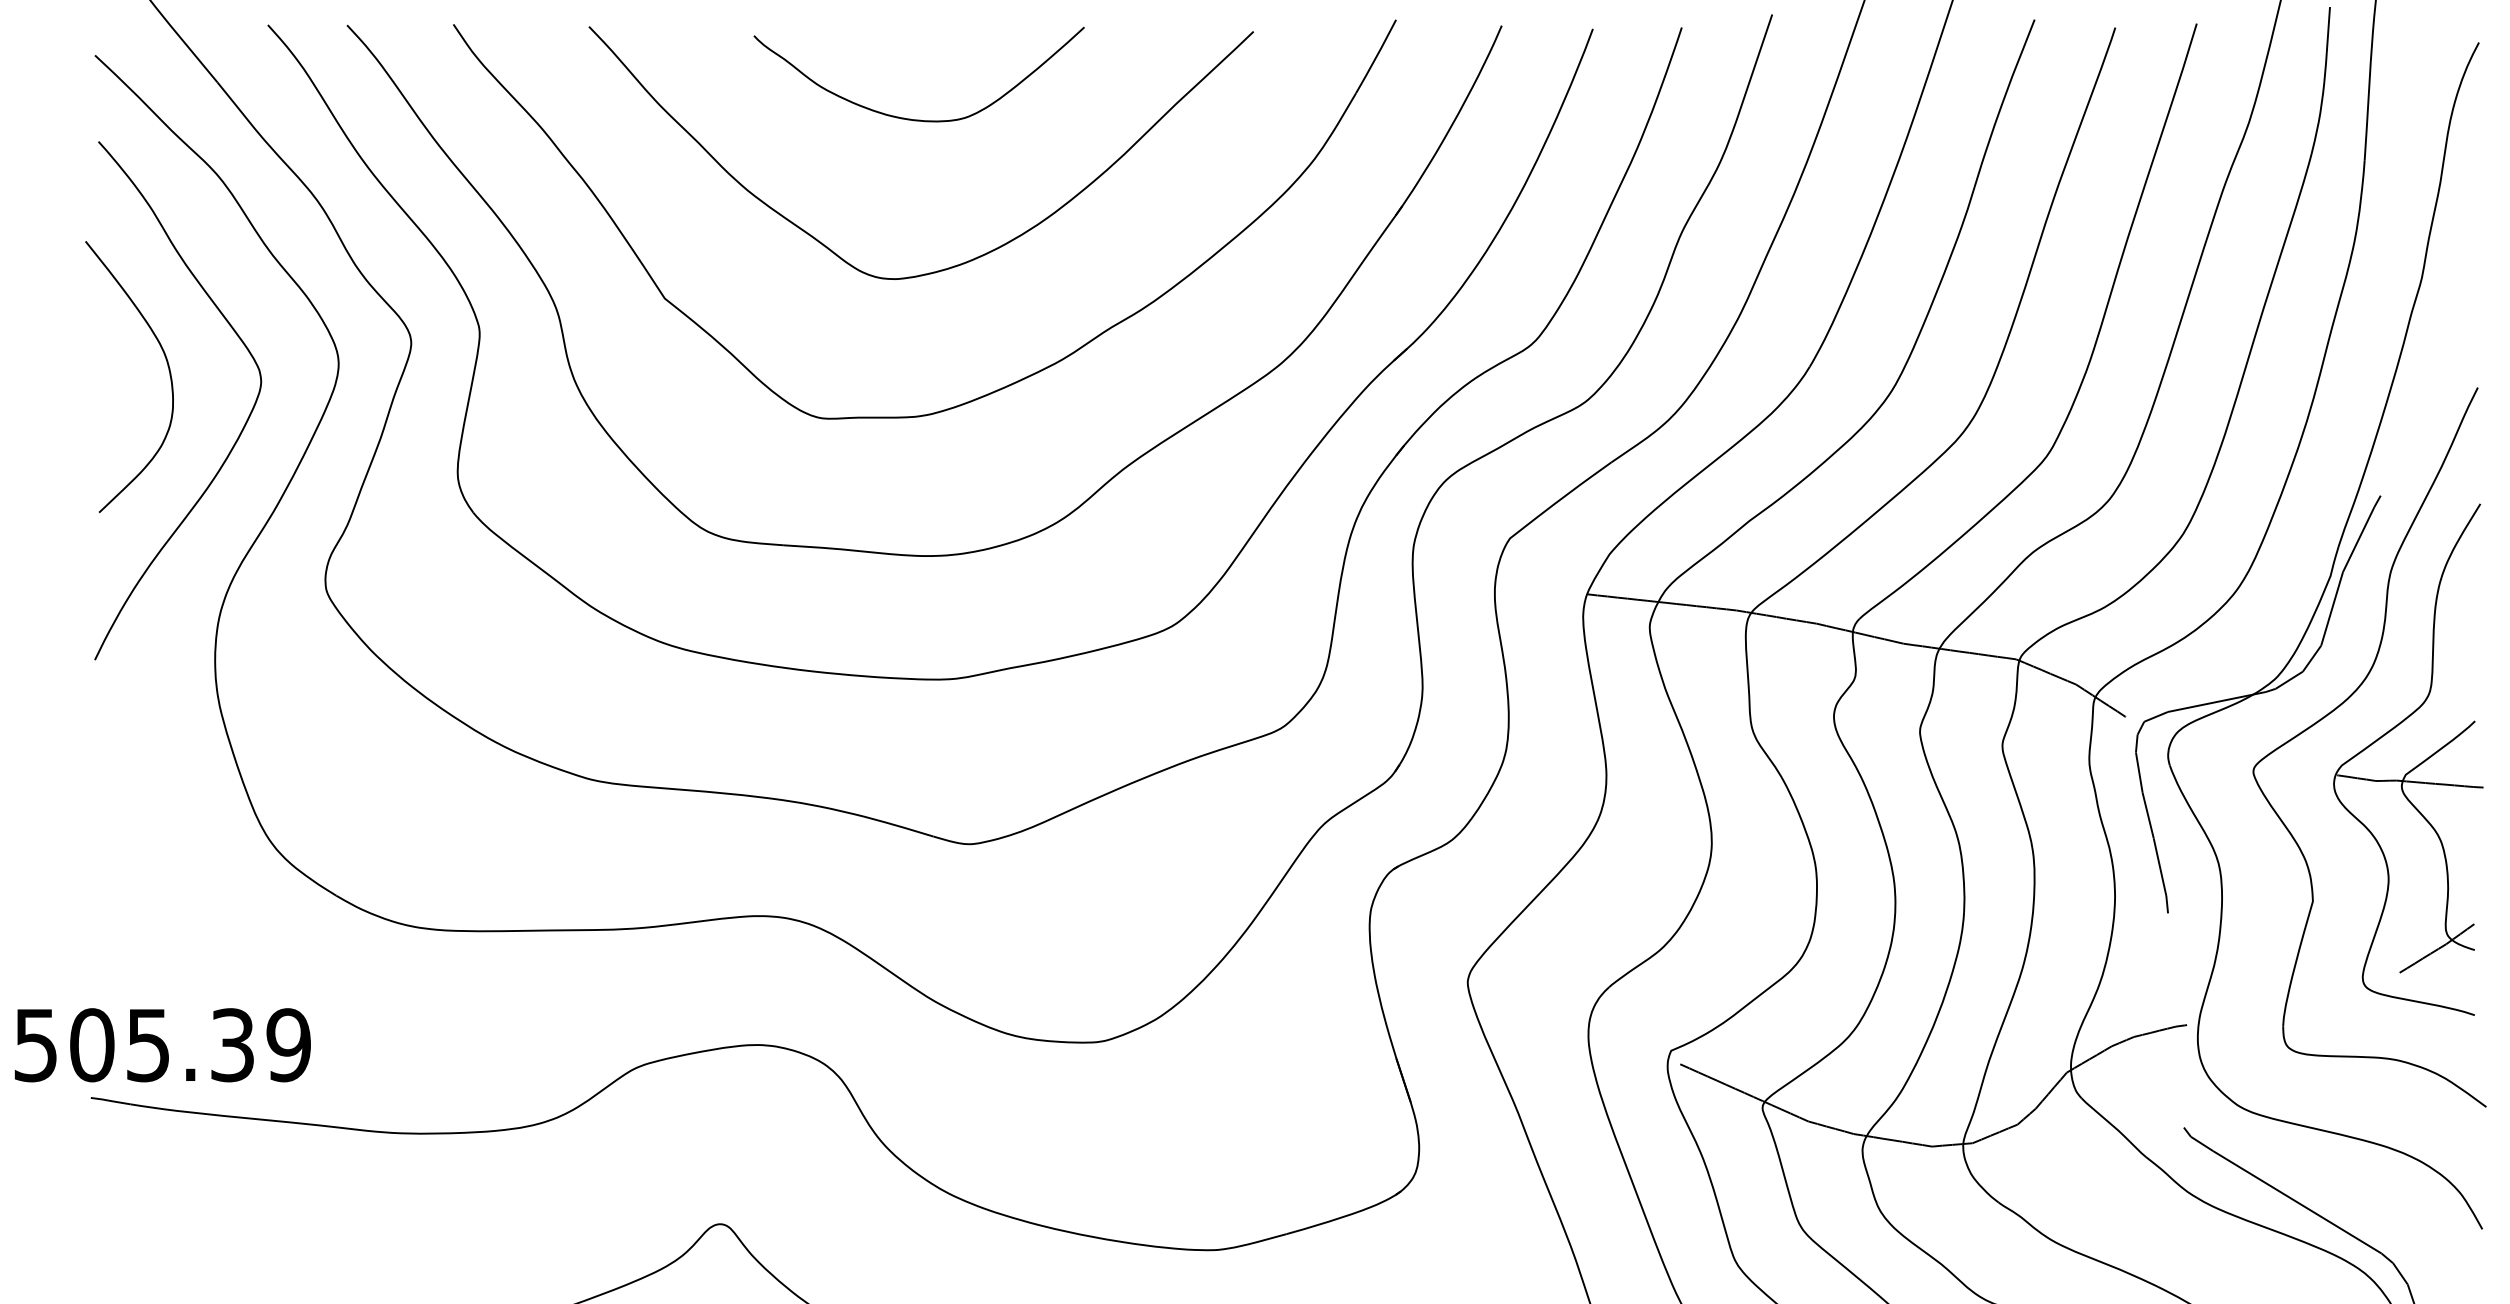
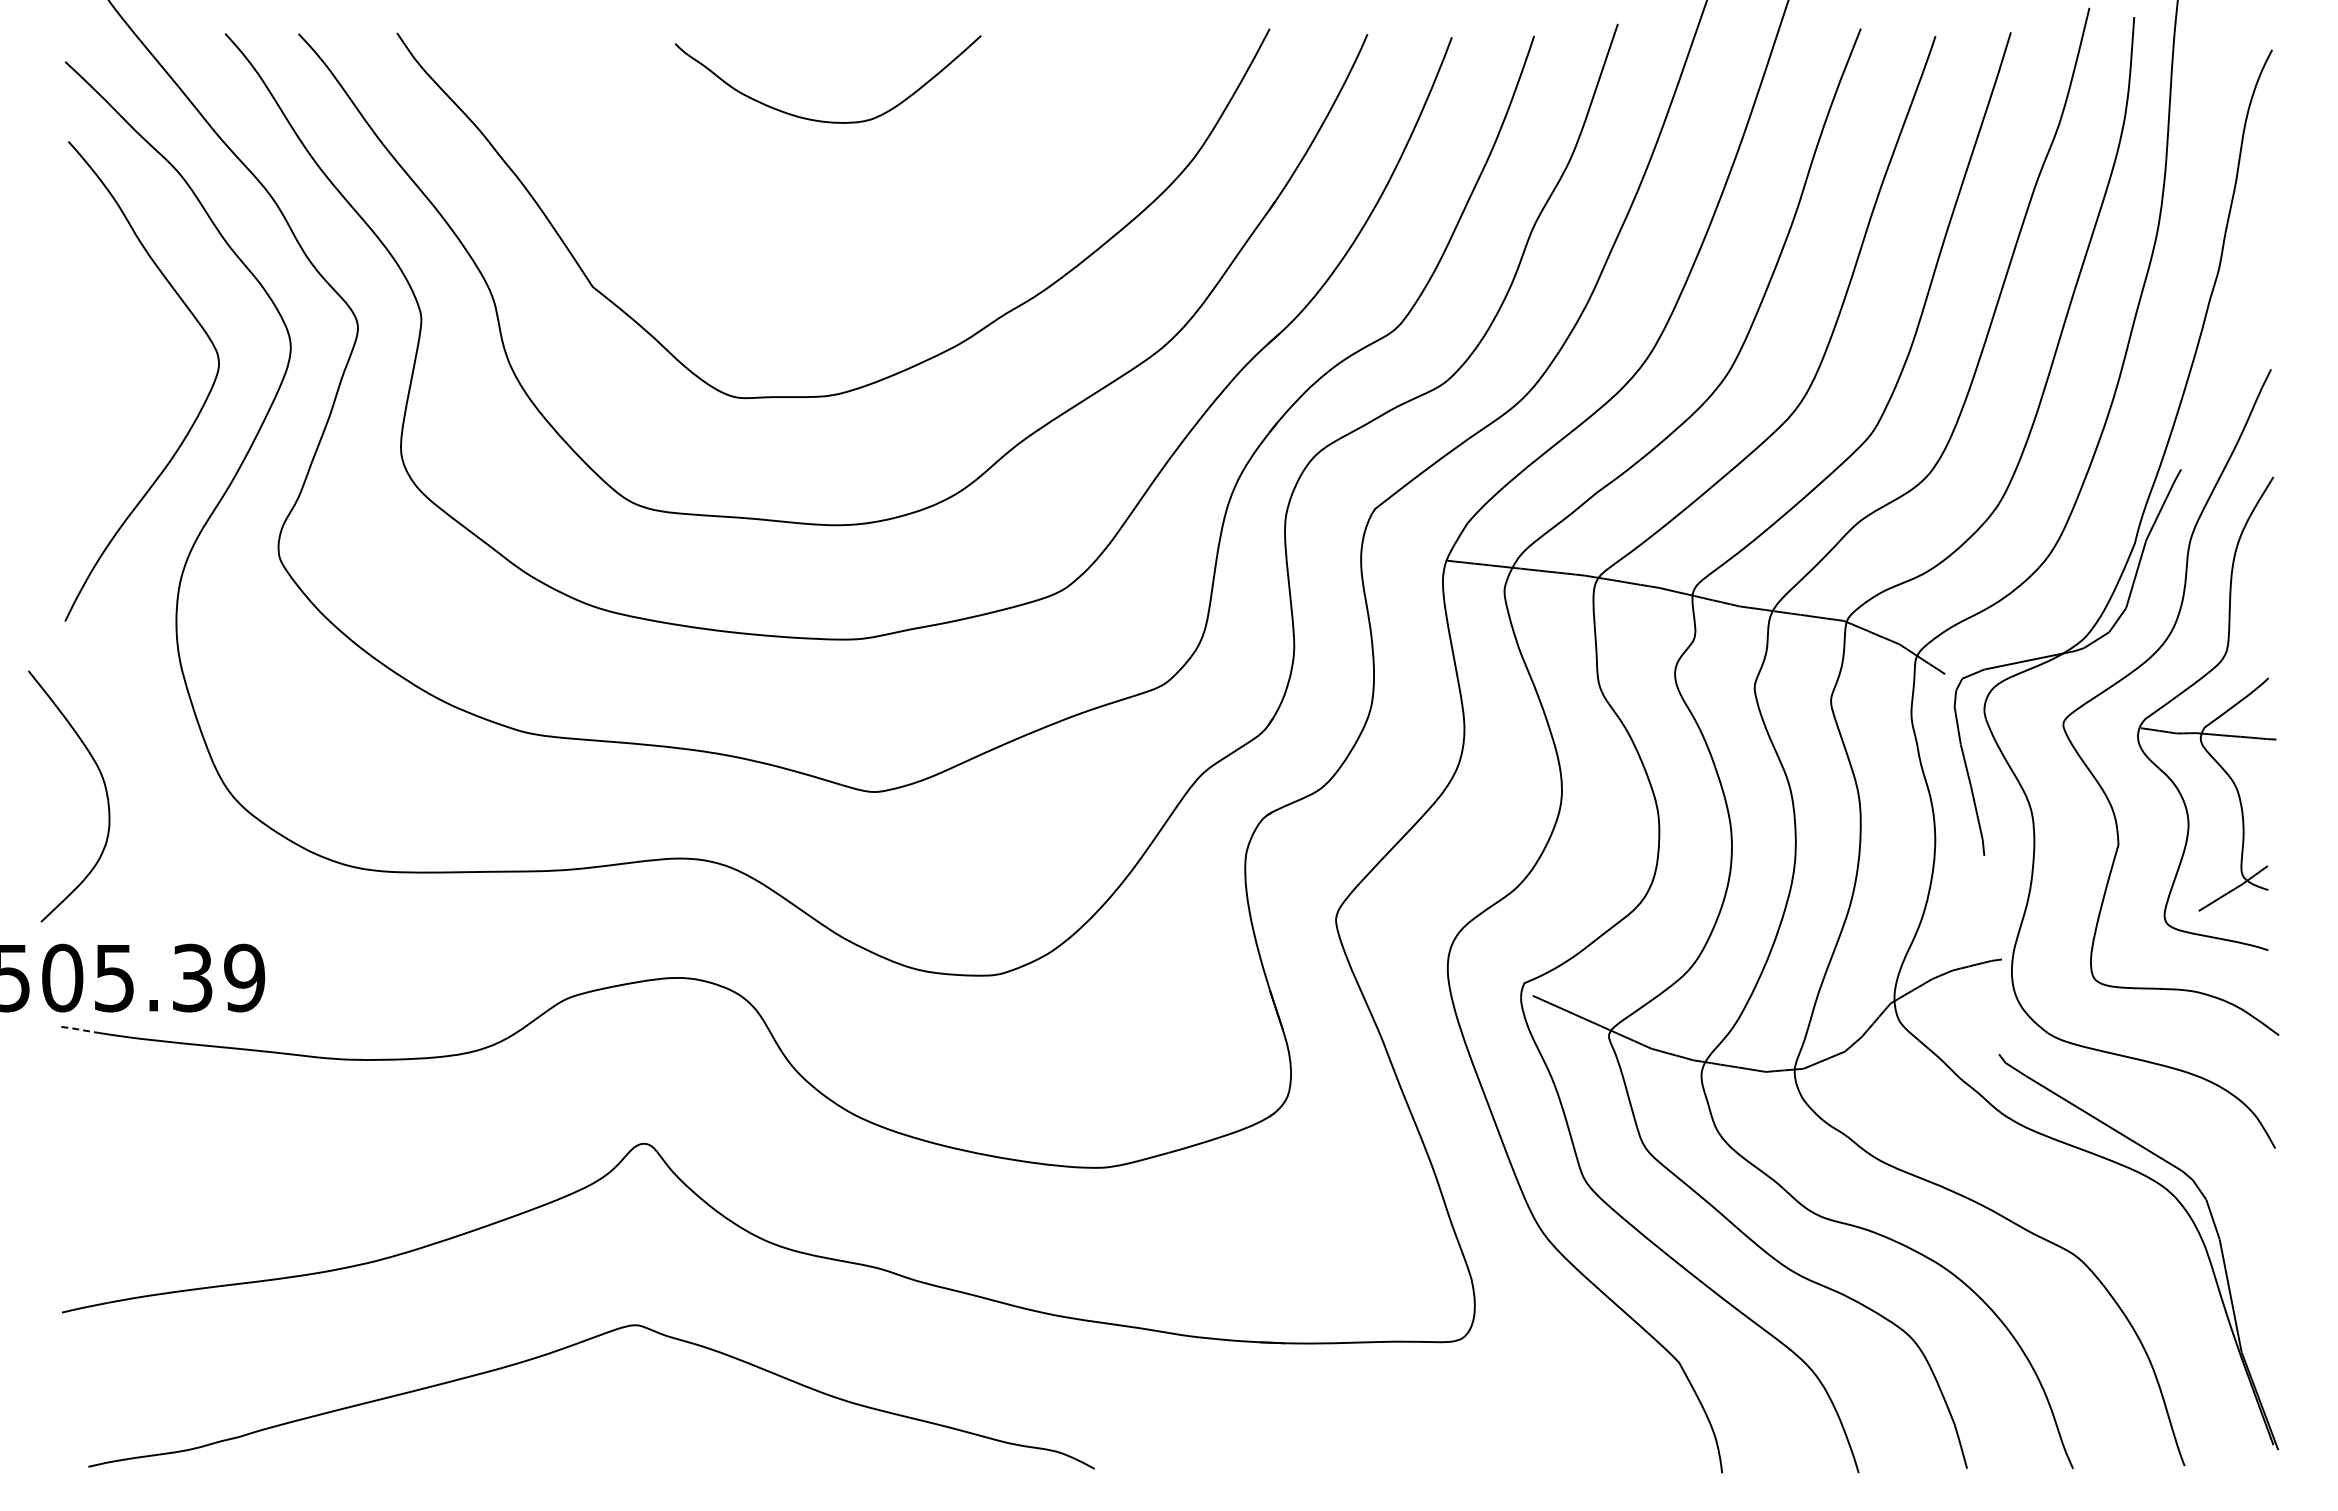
curve: (959, 263) -> (865, 254), removed
curve: (167, 367) -> (104, 787), moved
line: (111, 1100) -> (80, 1029), solid -> dashed

